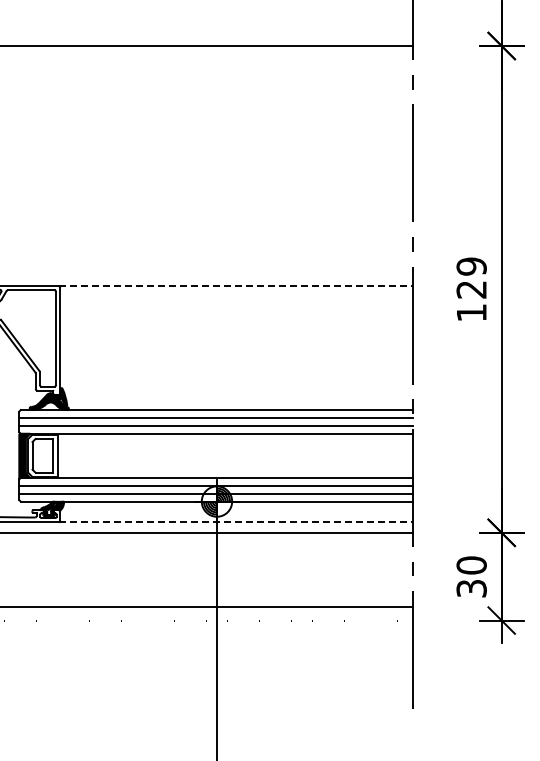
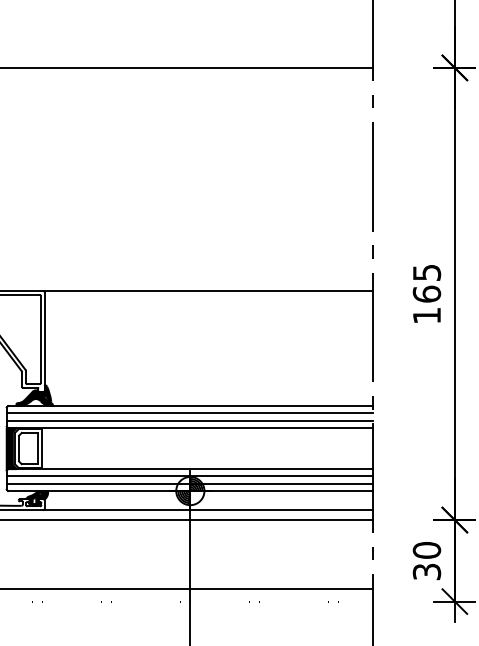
text: (471, 277) -> (426, 282), 129 -> 165
line: (235, 286) -> (207, 291), dashed -> solid
line: (236, 522) -> (208, 510), dashed -> solid

